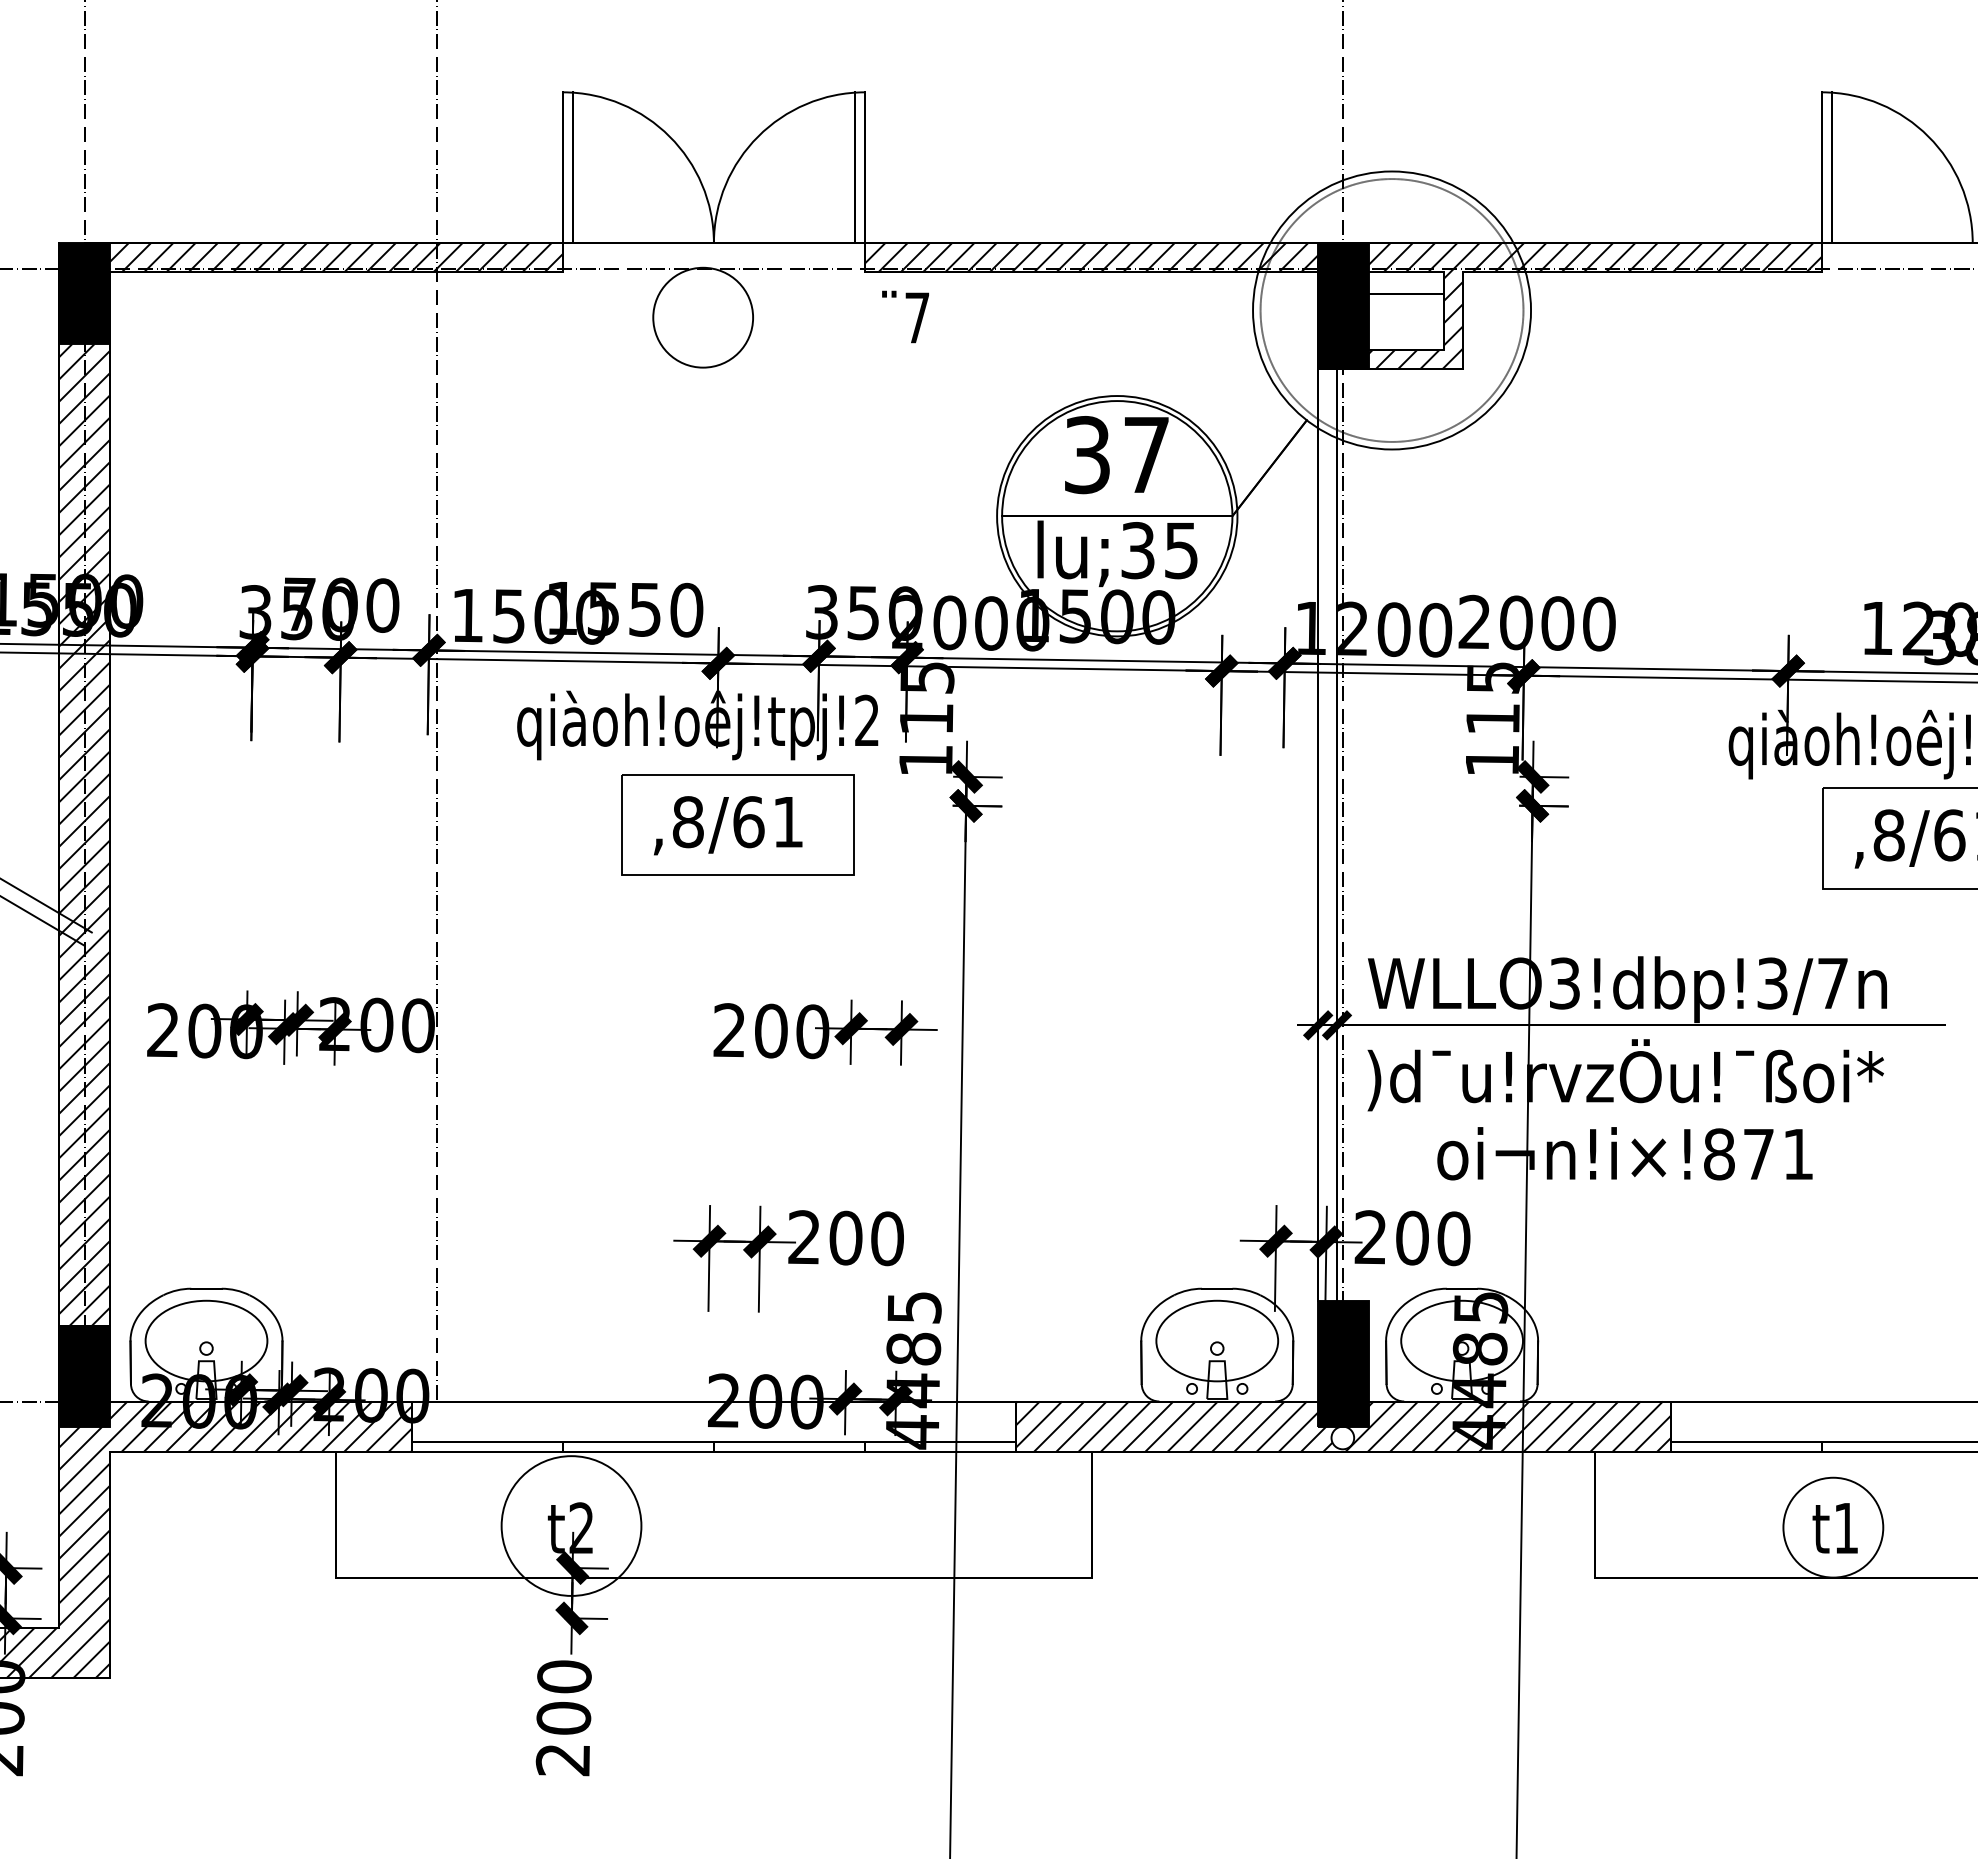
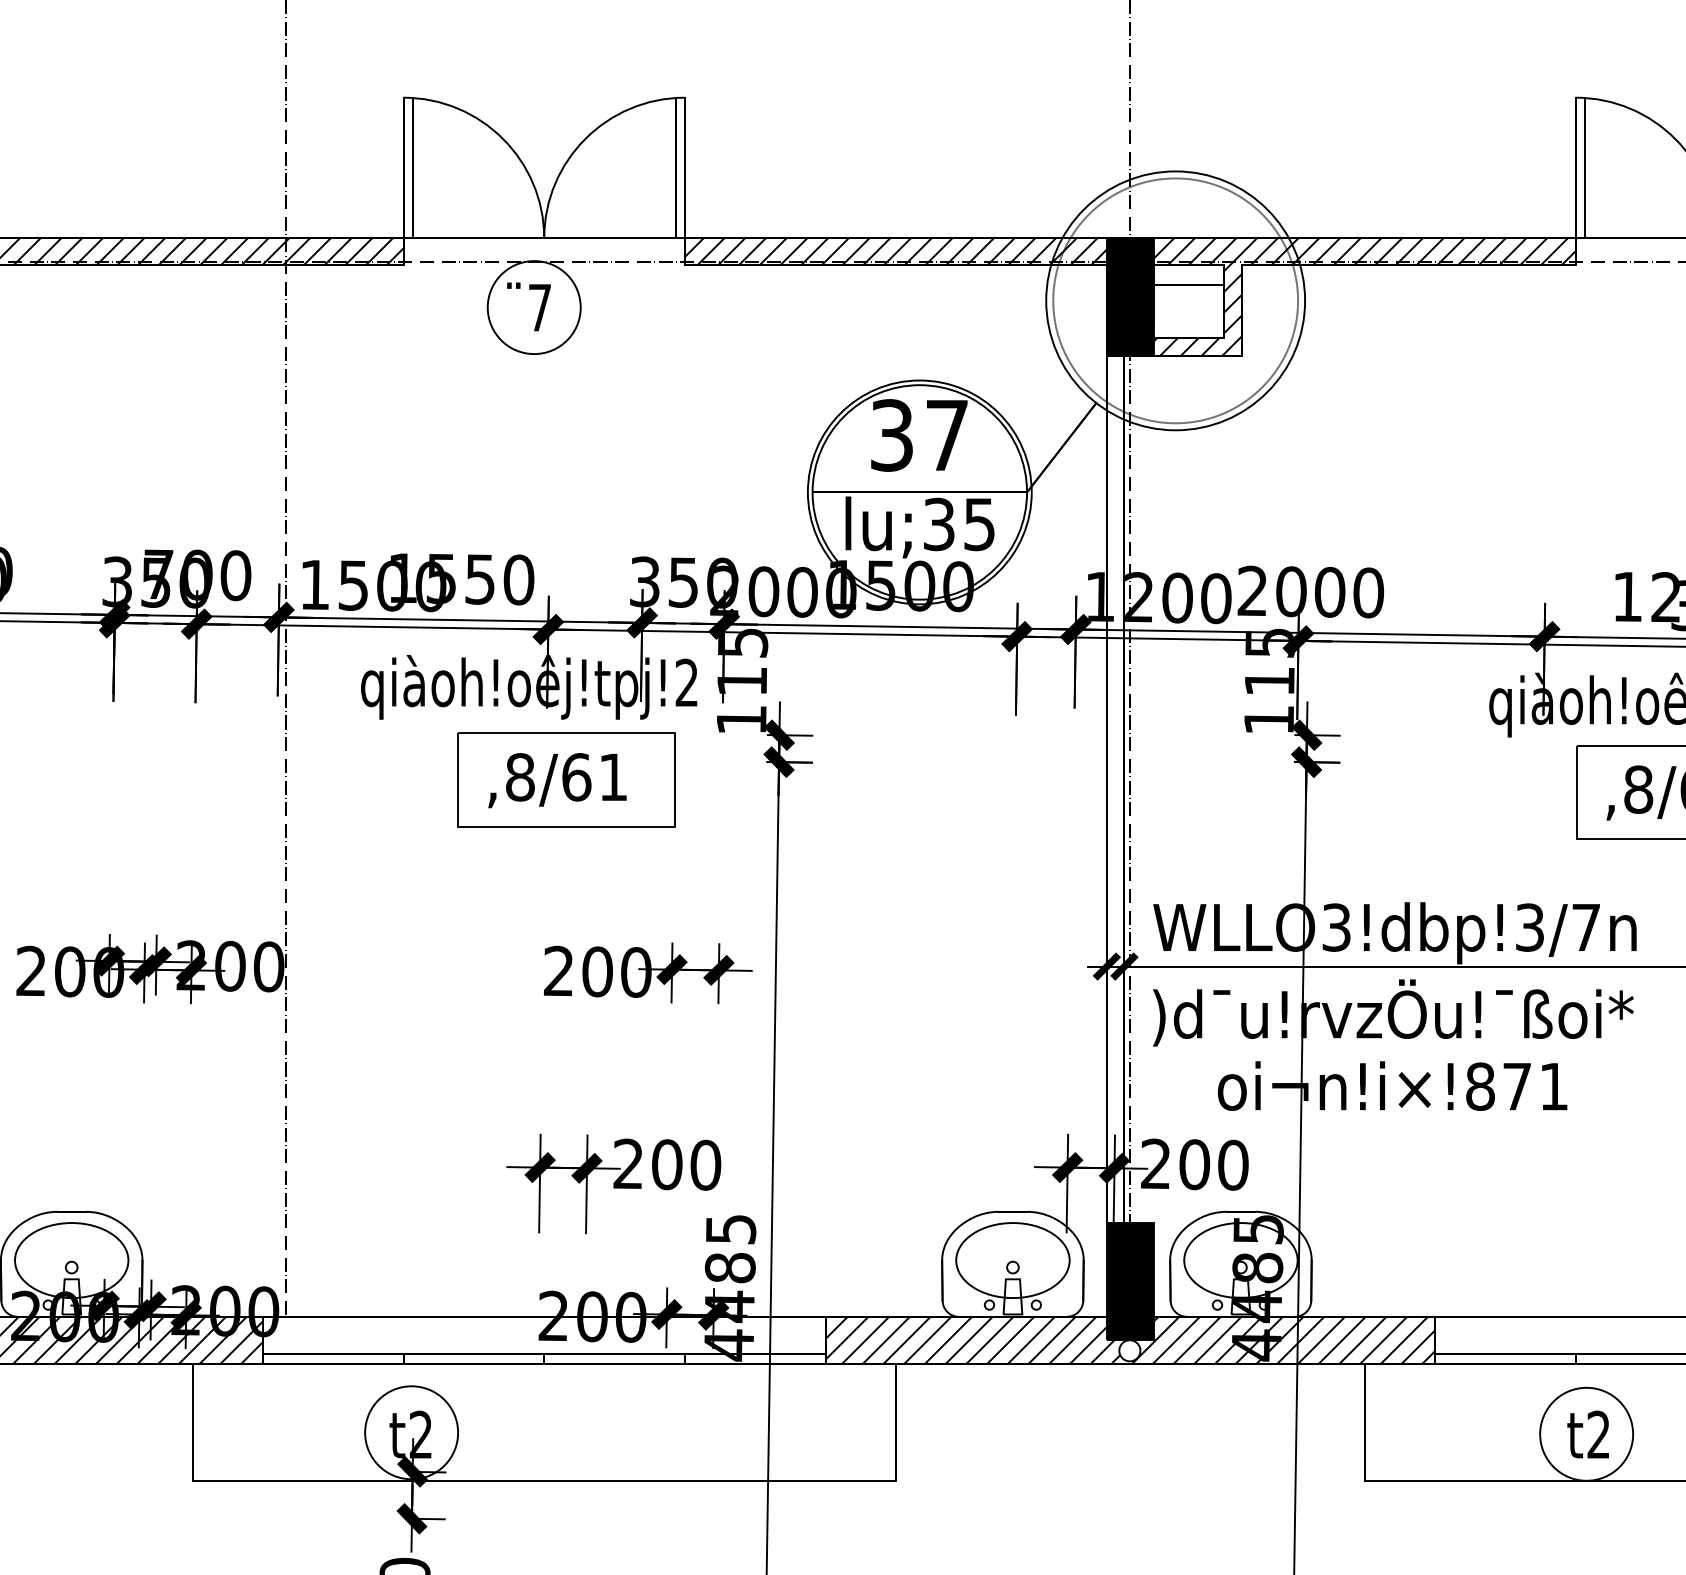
text: (905, 316) -> (528, 306), moved
circle: (571, 1525) -> (411, 1432), size x0.71
text: (1845, 1527) -> (1597, 1434), t1 -> t2

